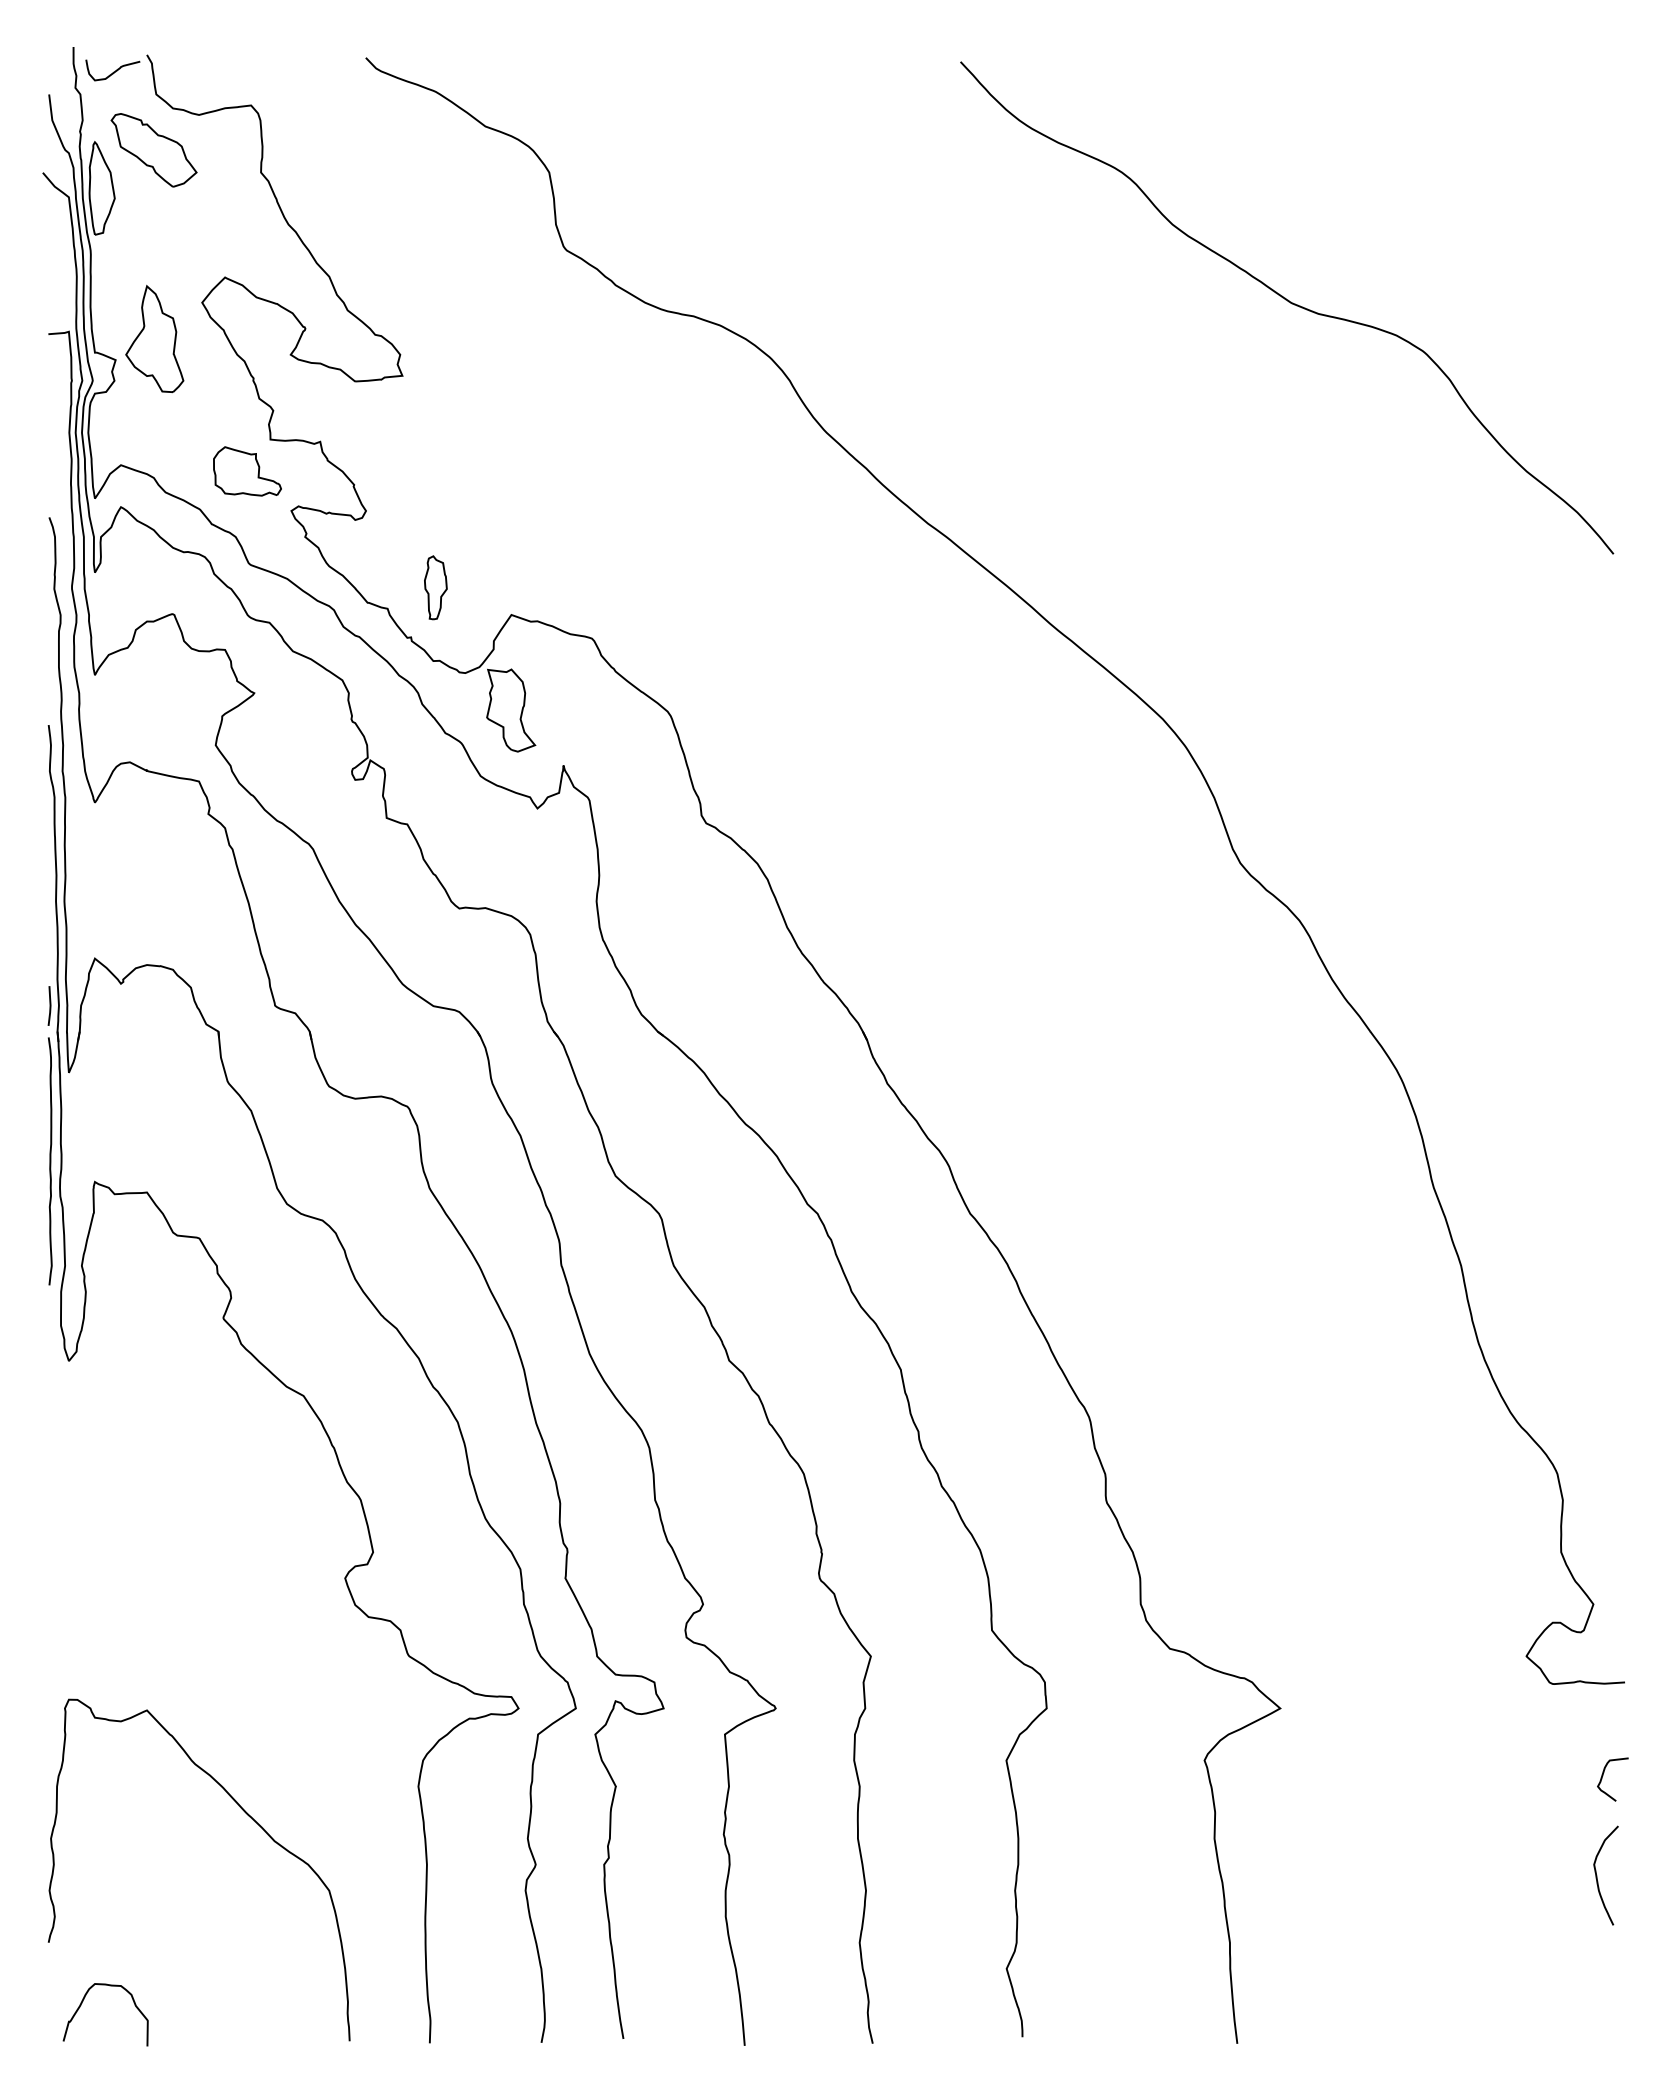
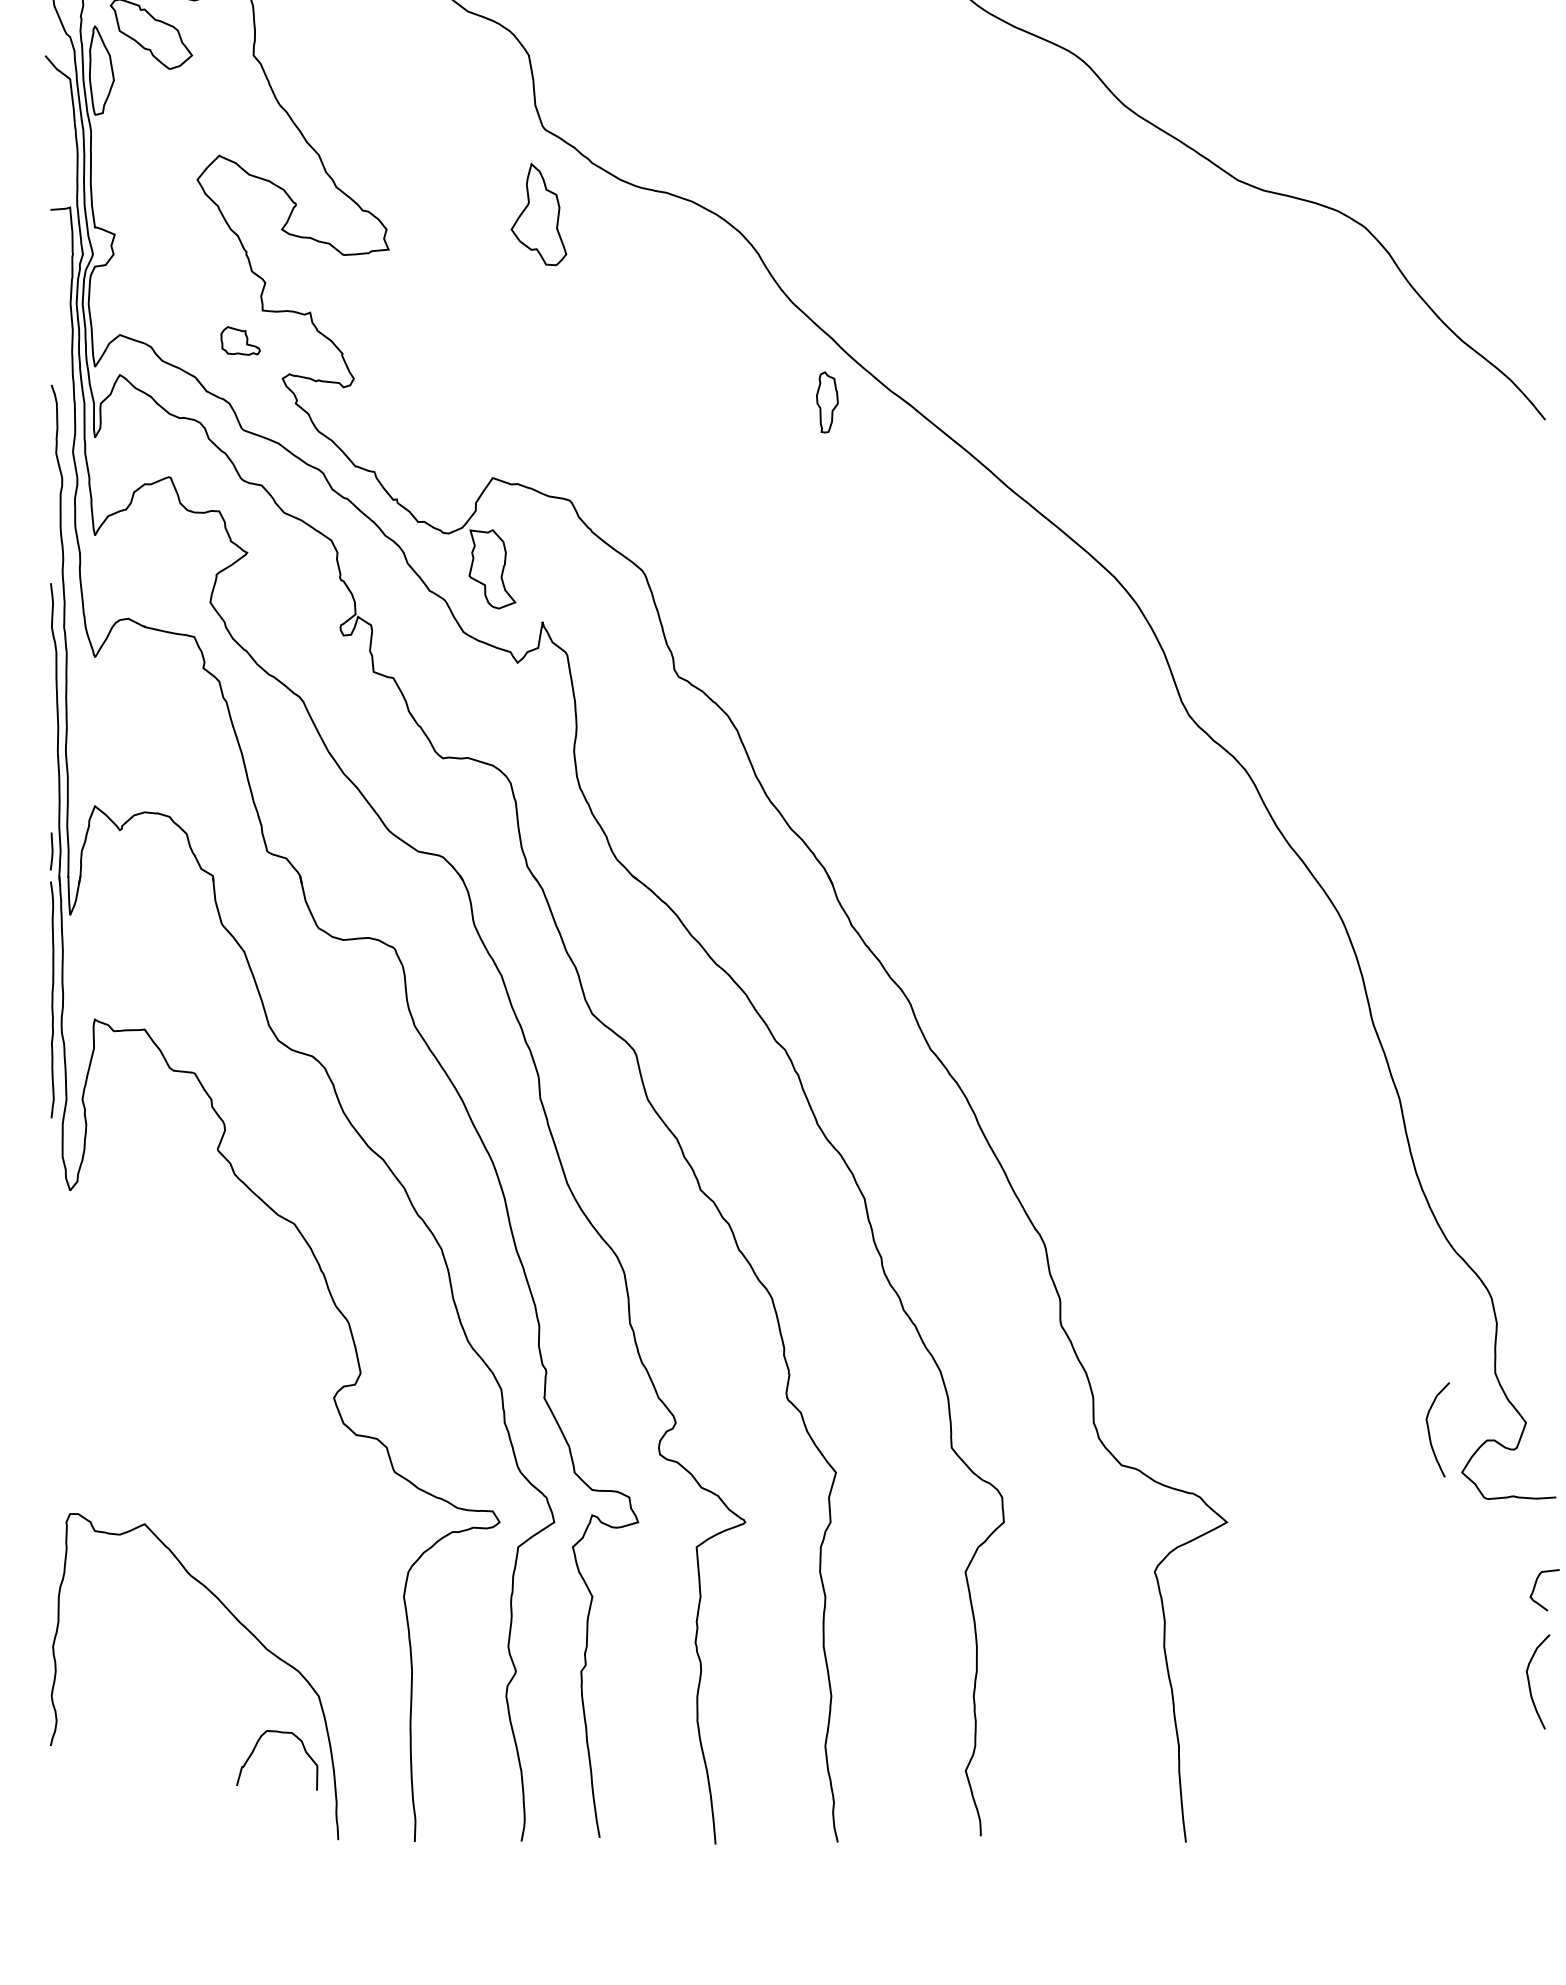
part: (154, 338) -> (538, 214), moved
part: (247, 471) -> (240, 341), size x0.6
part: (435, 587) -> (827, 402), moved
curve: (1492, 1611) -> (1429, 1429), added
curve: (82, 2003) -> (255, 1749), moved

